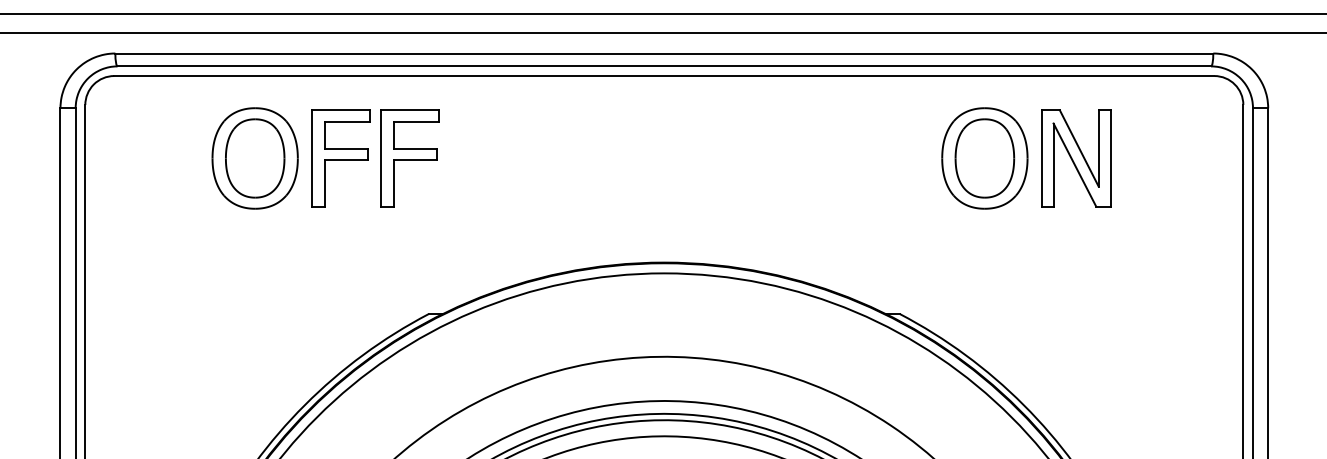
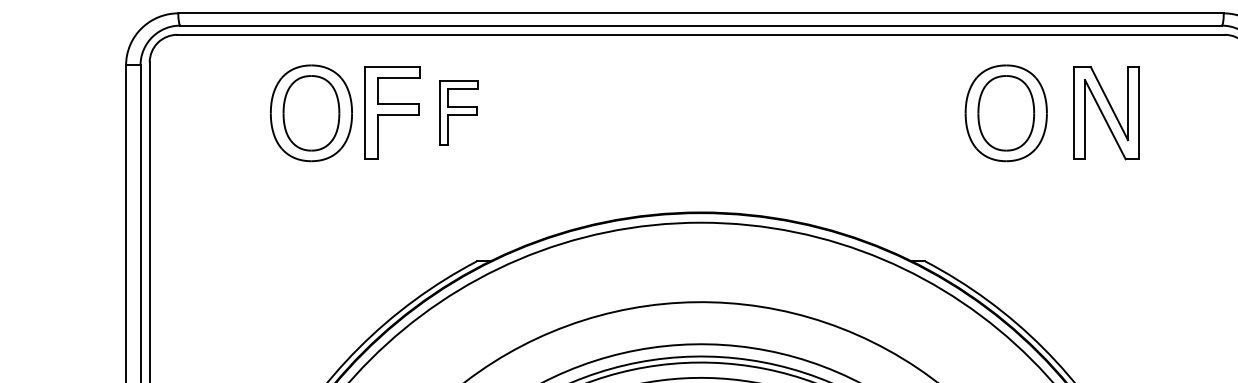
part: (409, 158) -> (458, 113), size x0.7
part: (1076, 158) -> (1106, 113), moved

